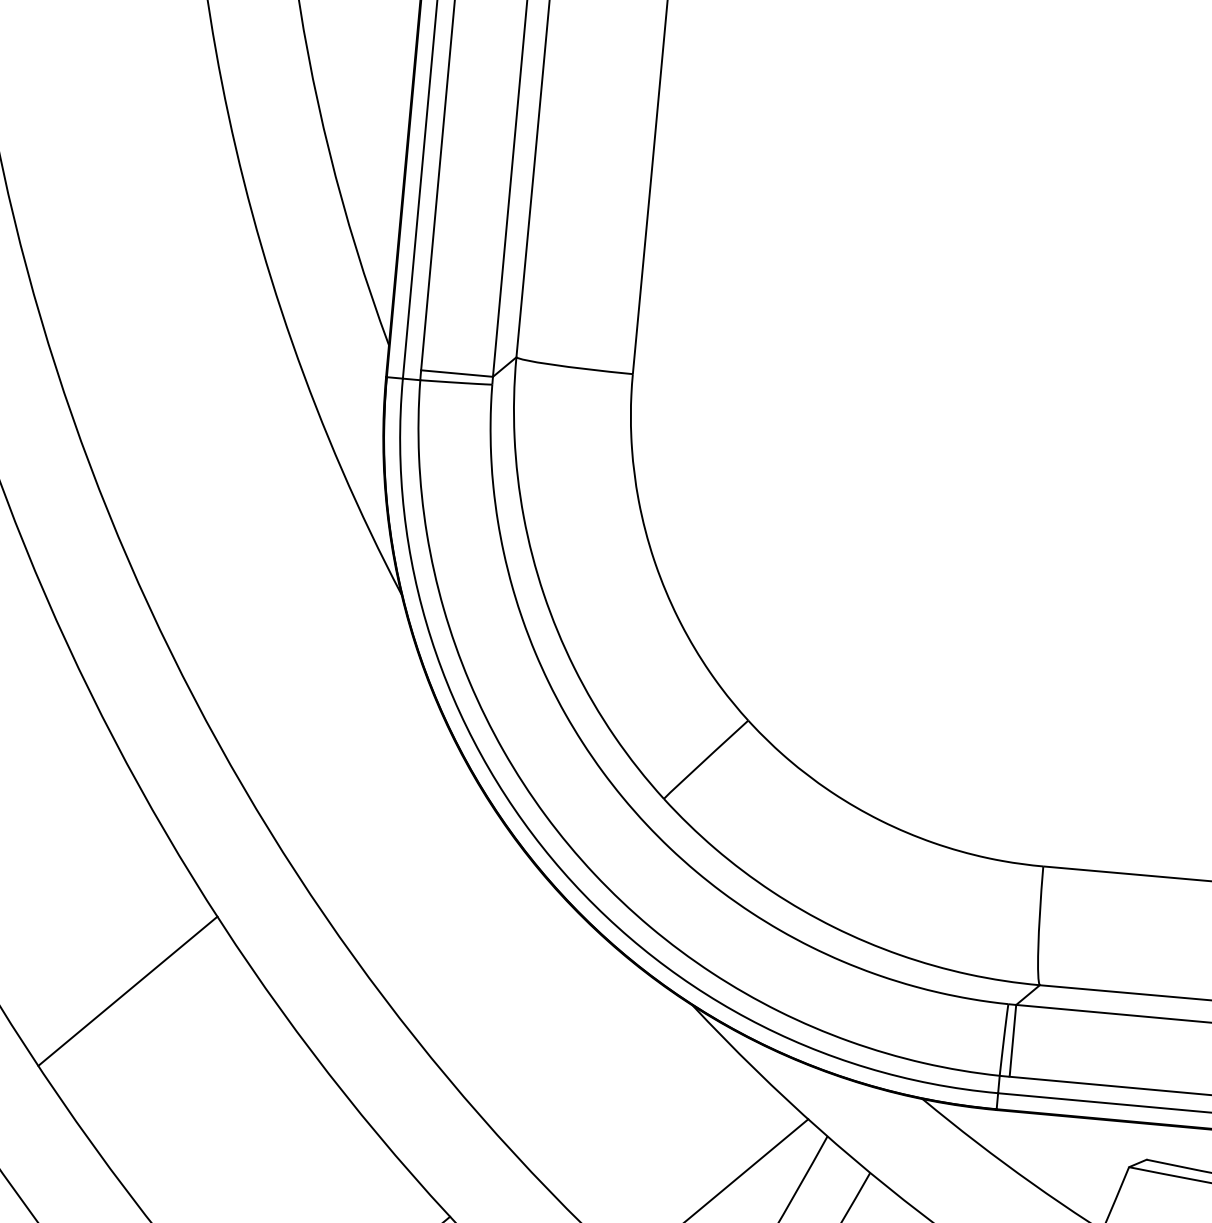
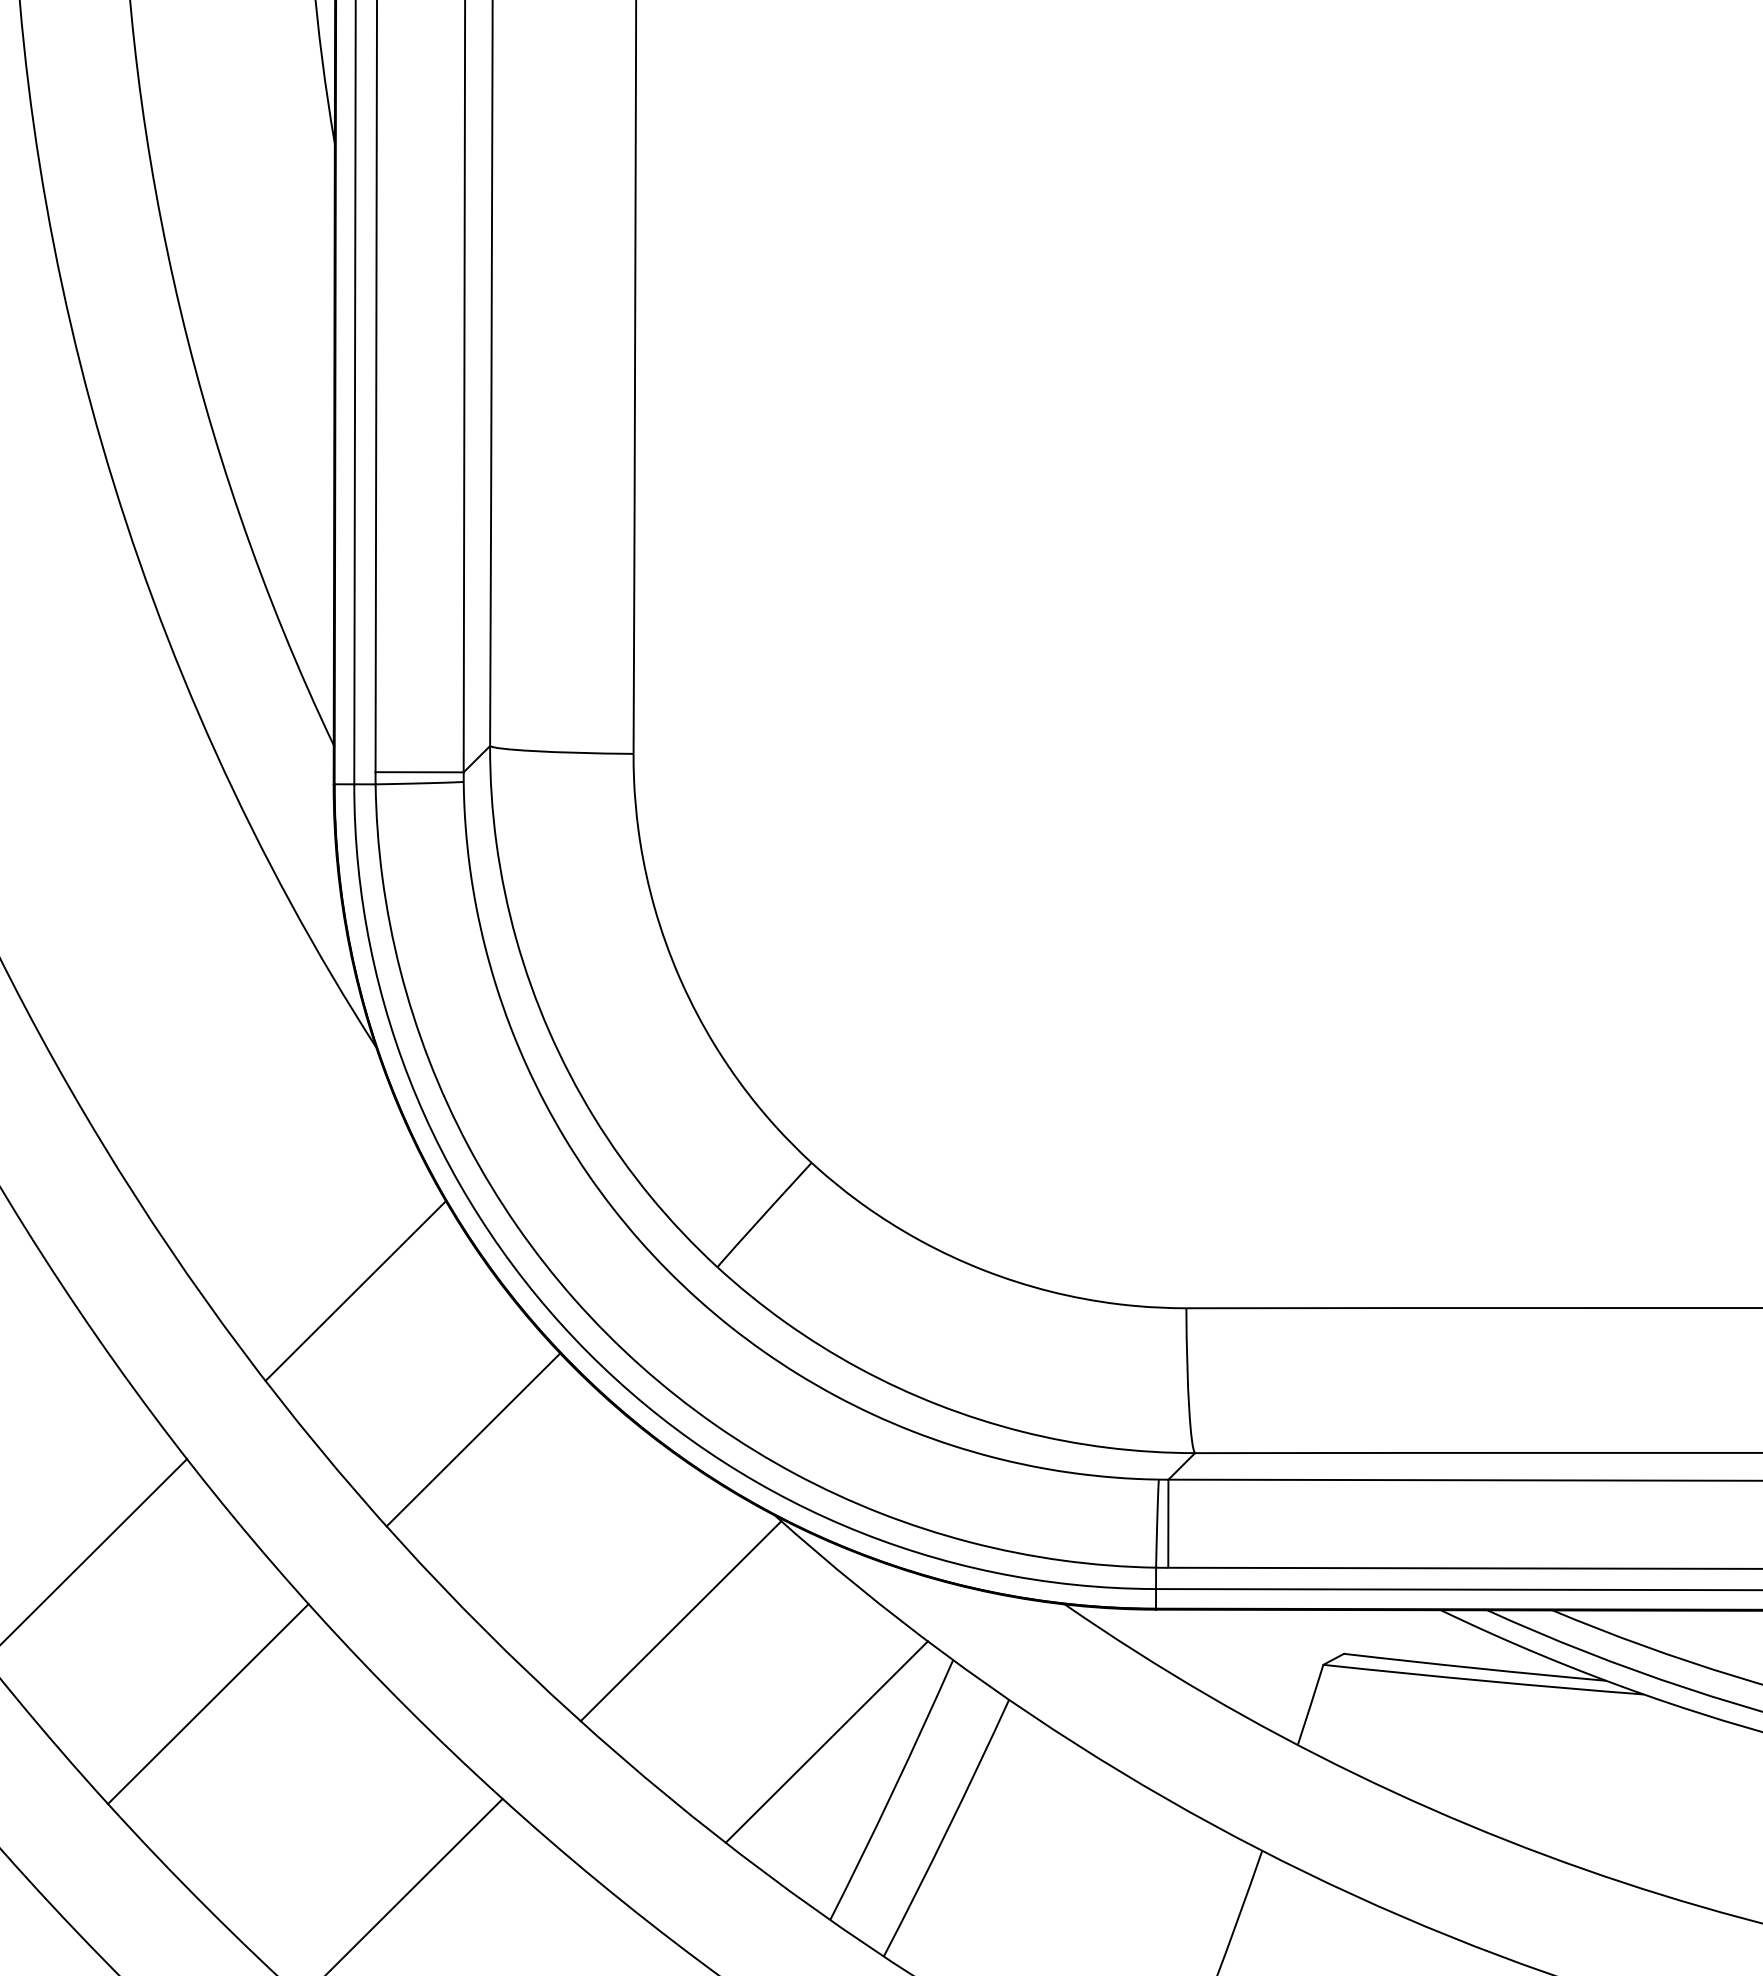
line: (367, 791) -> (355, 1290), added
line: (452, 921) -> (473, 1439), added
line: (607, 1085) -> (680, 1621), added
line: (217, 1117) -> (208, 1703), added

